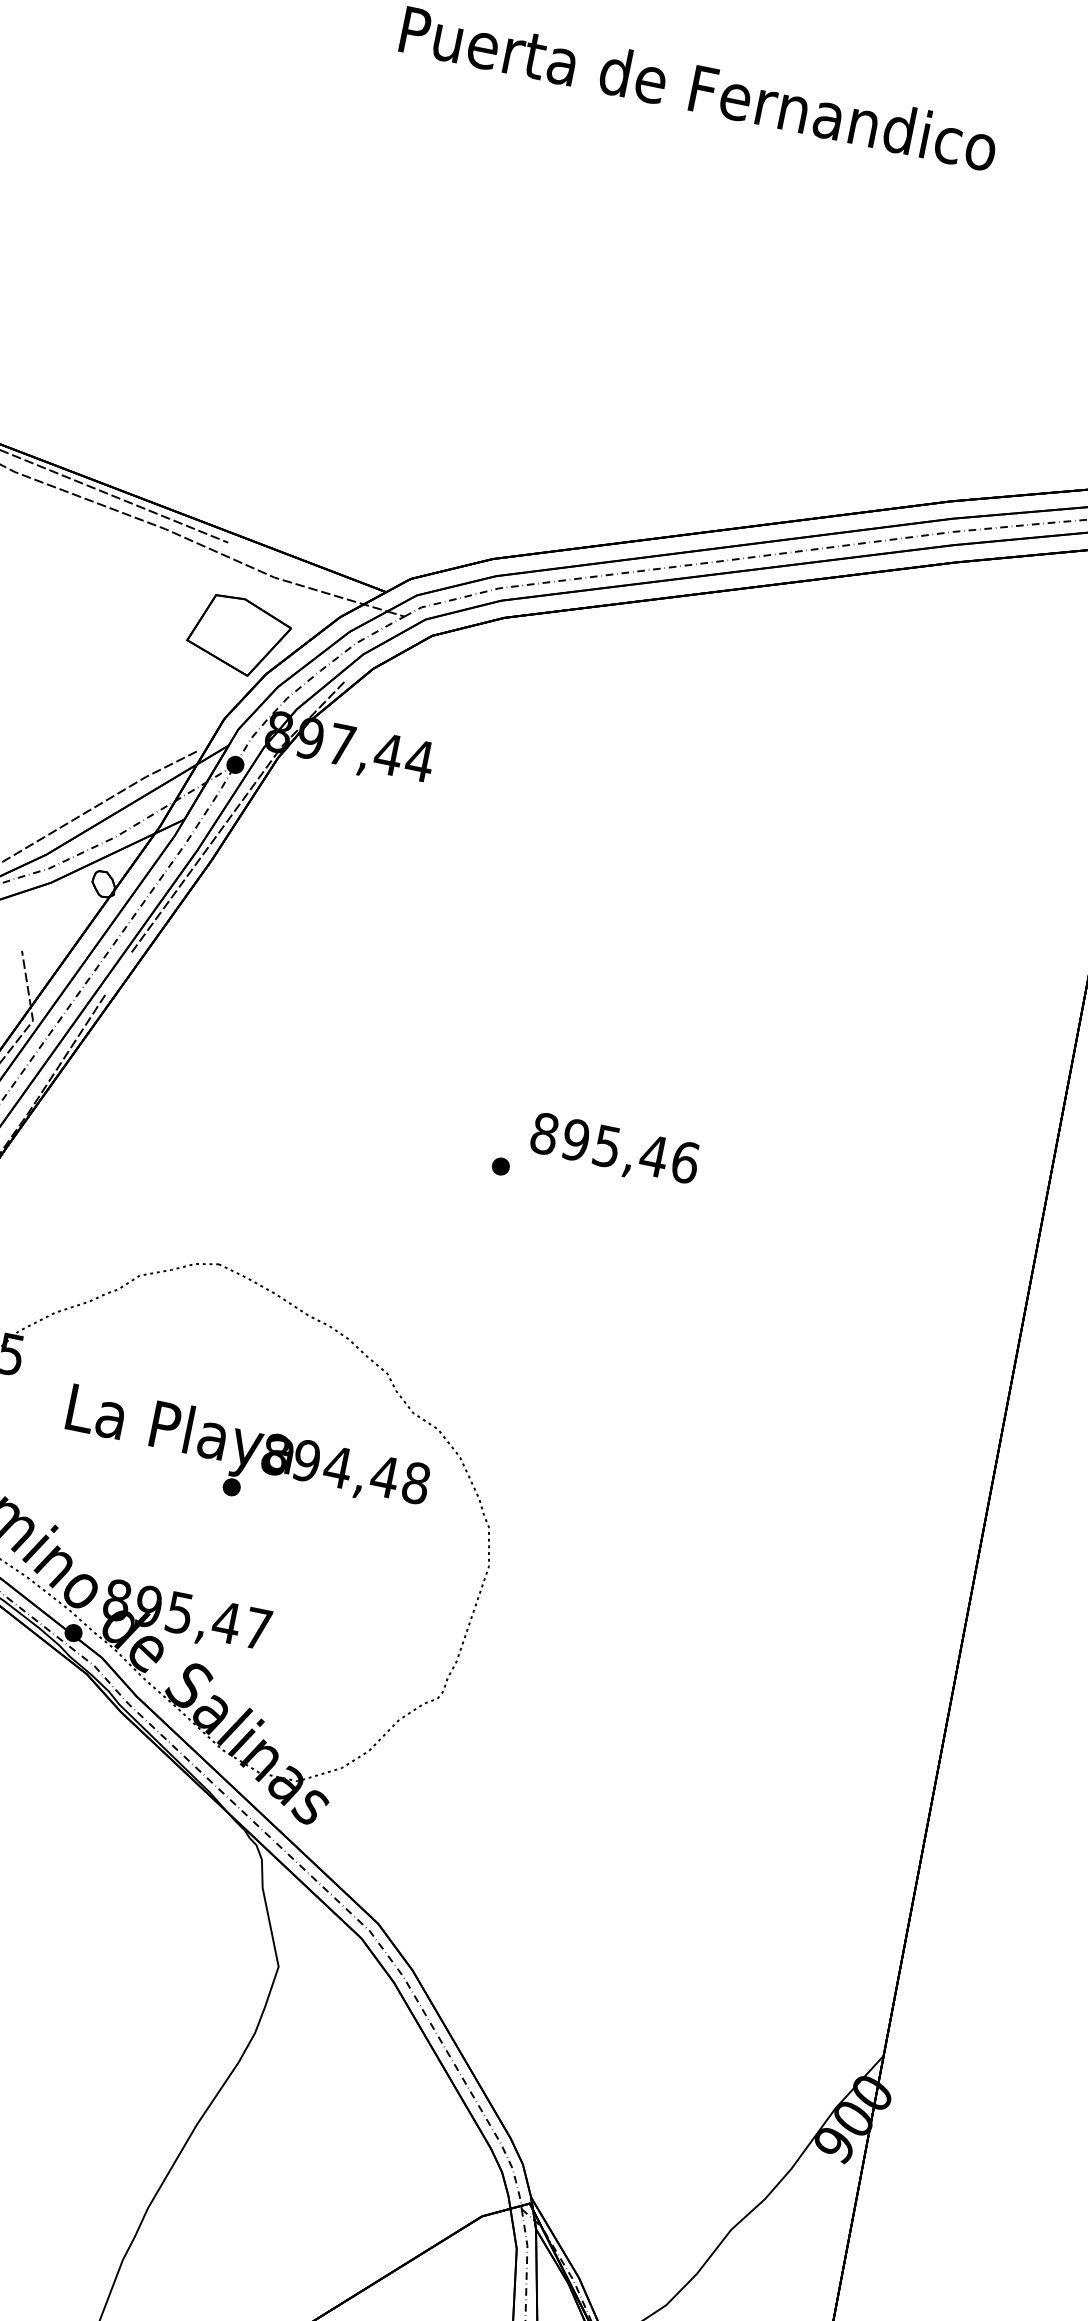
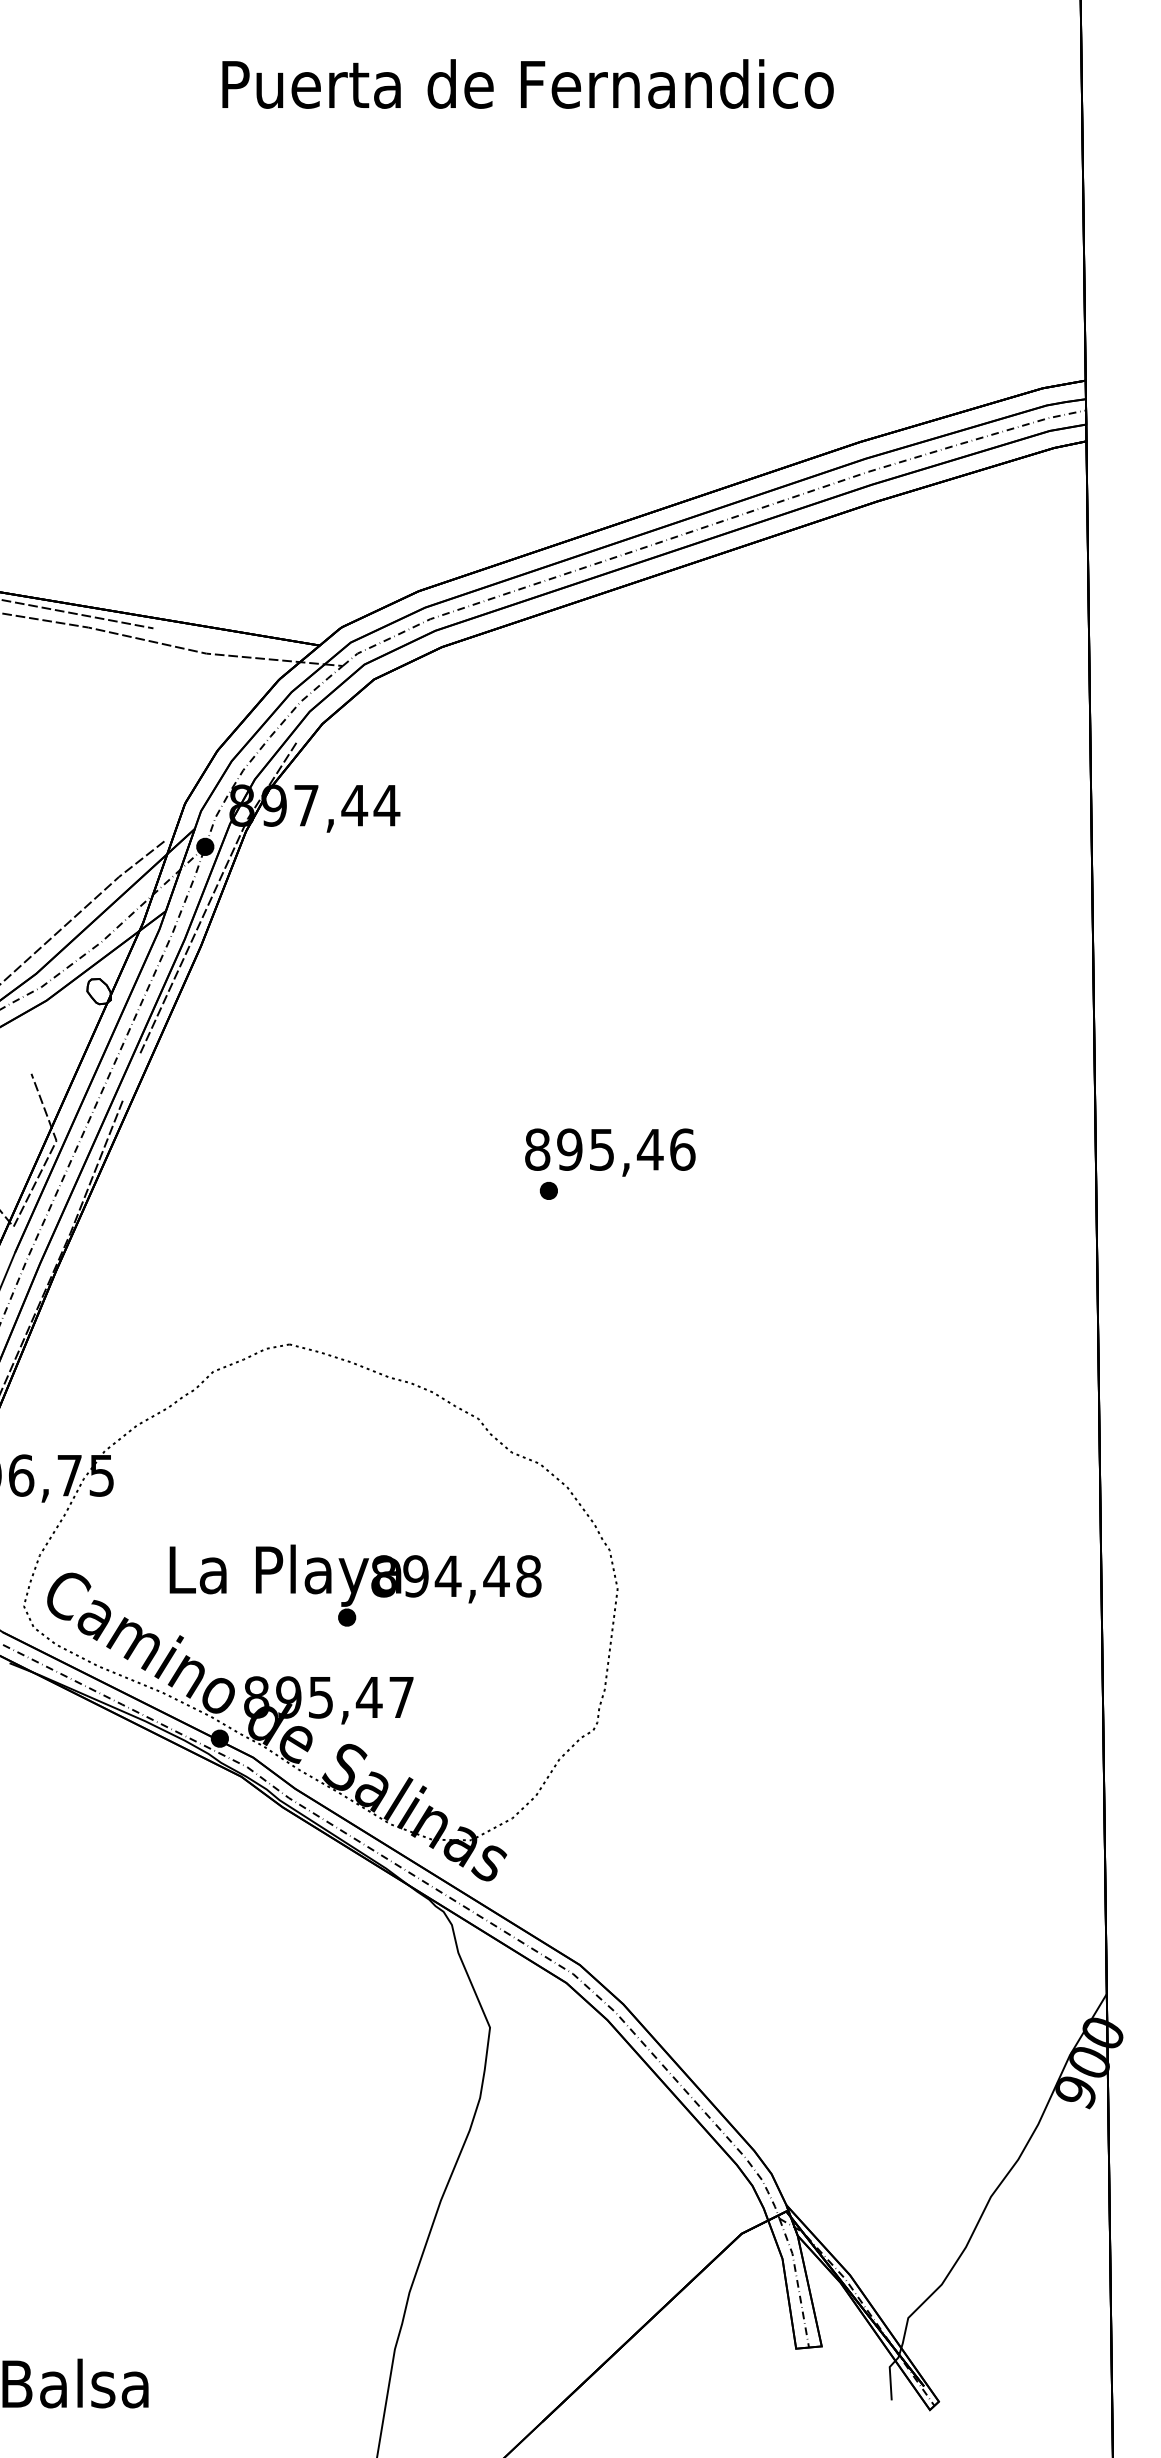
part: (238, 635) -> (182, 718), removed
text: (614, 1150) -> (610, 1152), moved
text: (246, 1457) -> (355, 1585), moved

